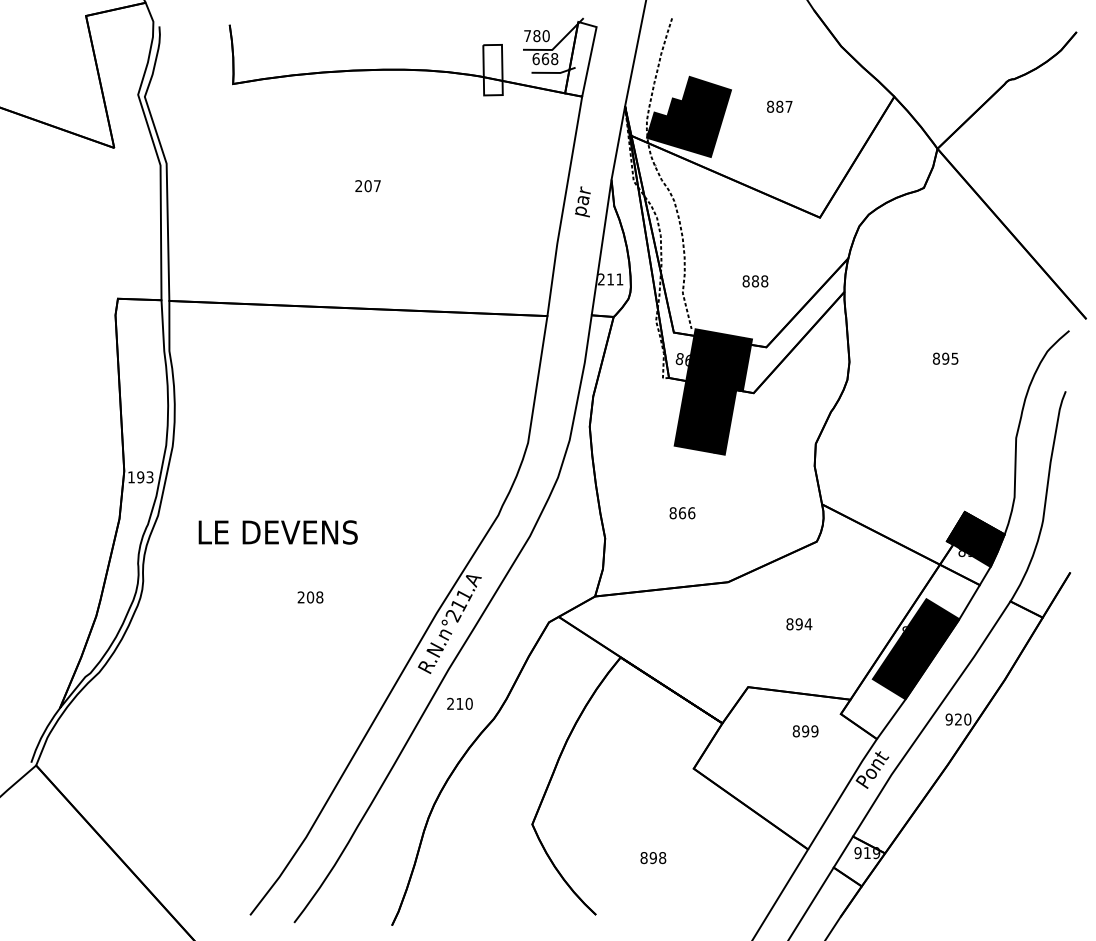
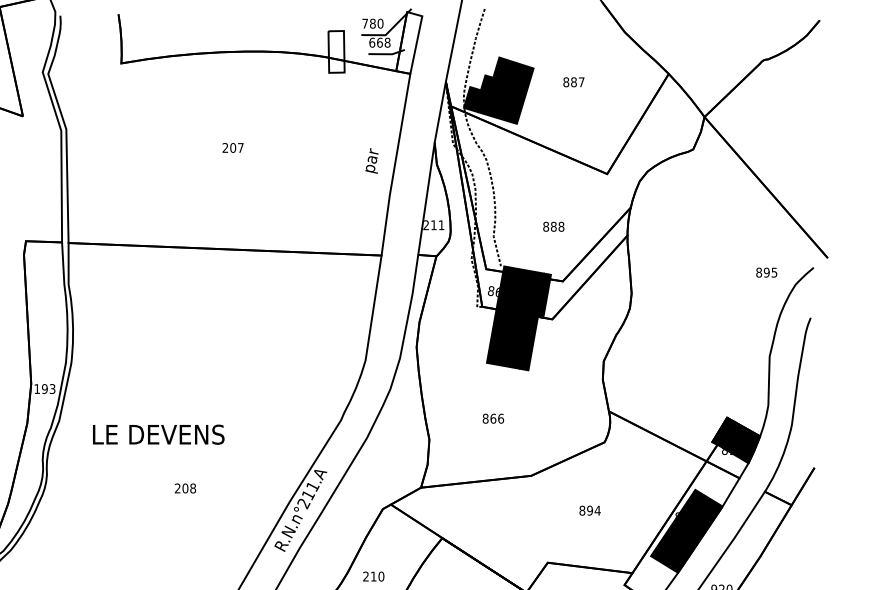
text: (582, 201) -> (371, 160), moved
text: (945, 358) -> (766, 272), moved
text: (459, 703) -> (373, 576), moved

